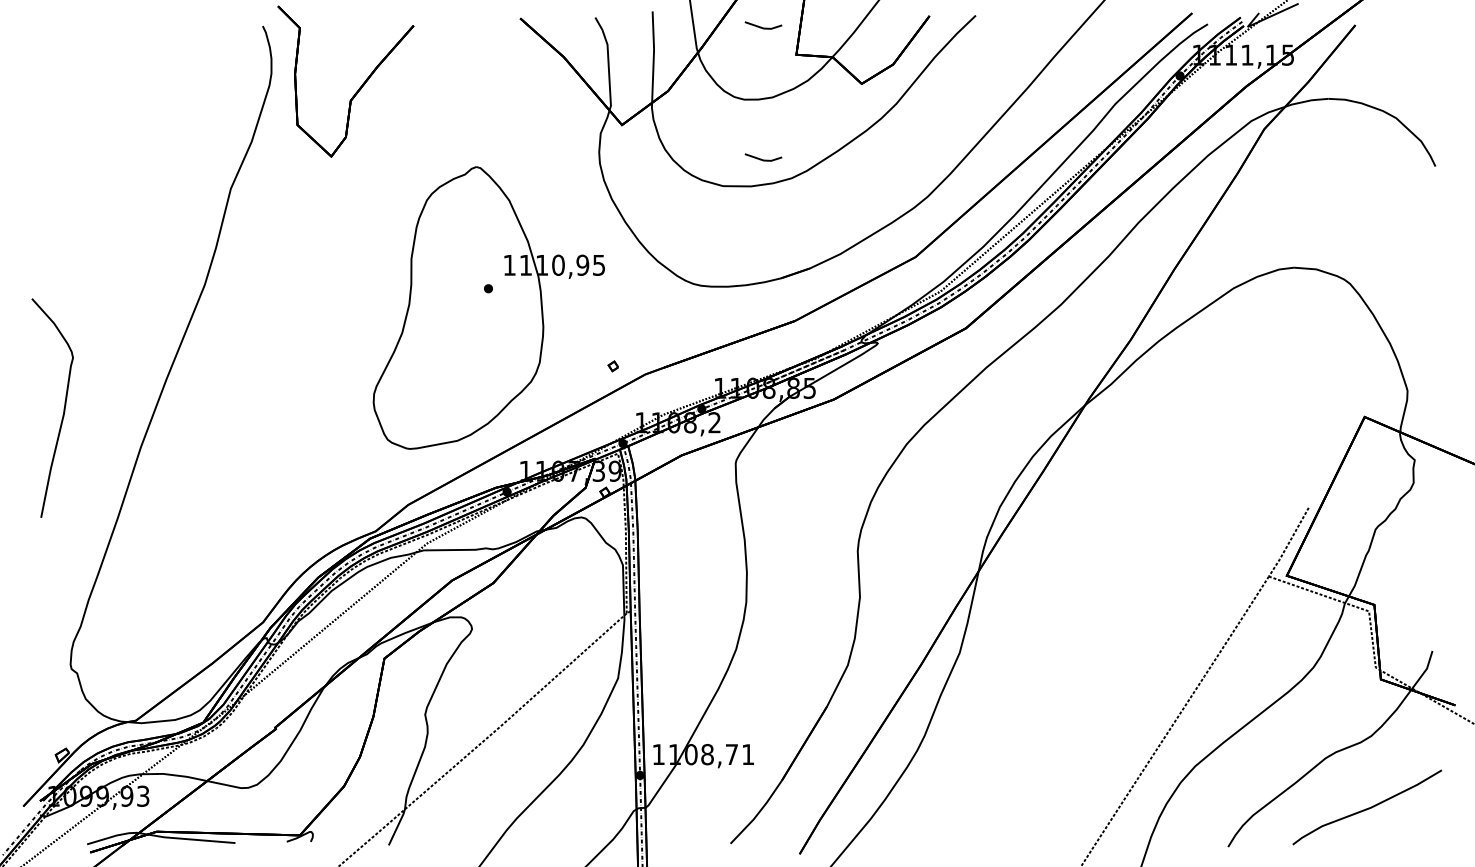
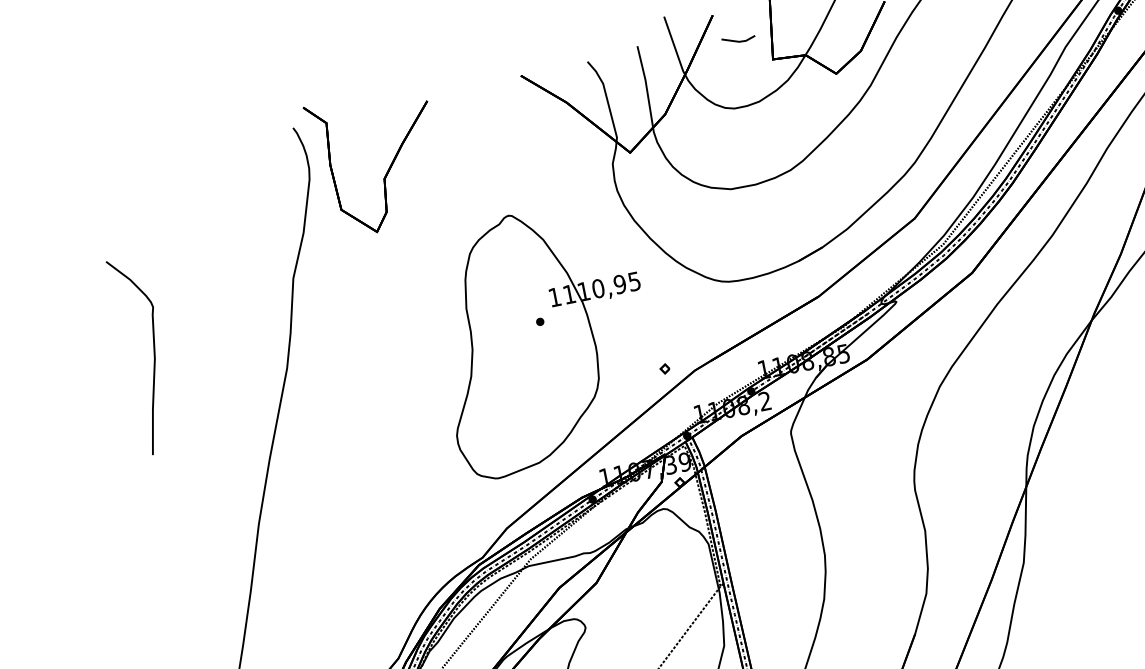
line: (763, 159) -> (762, 158), removed
curve: (63, 408) -> (153, 353), moved

